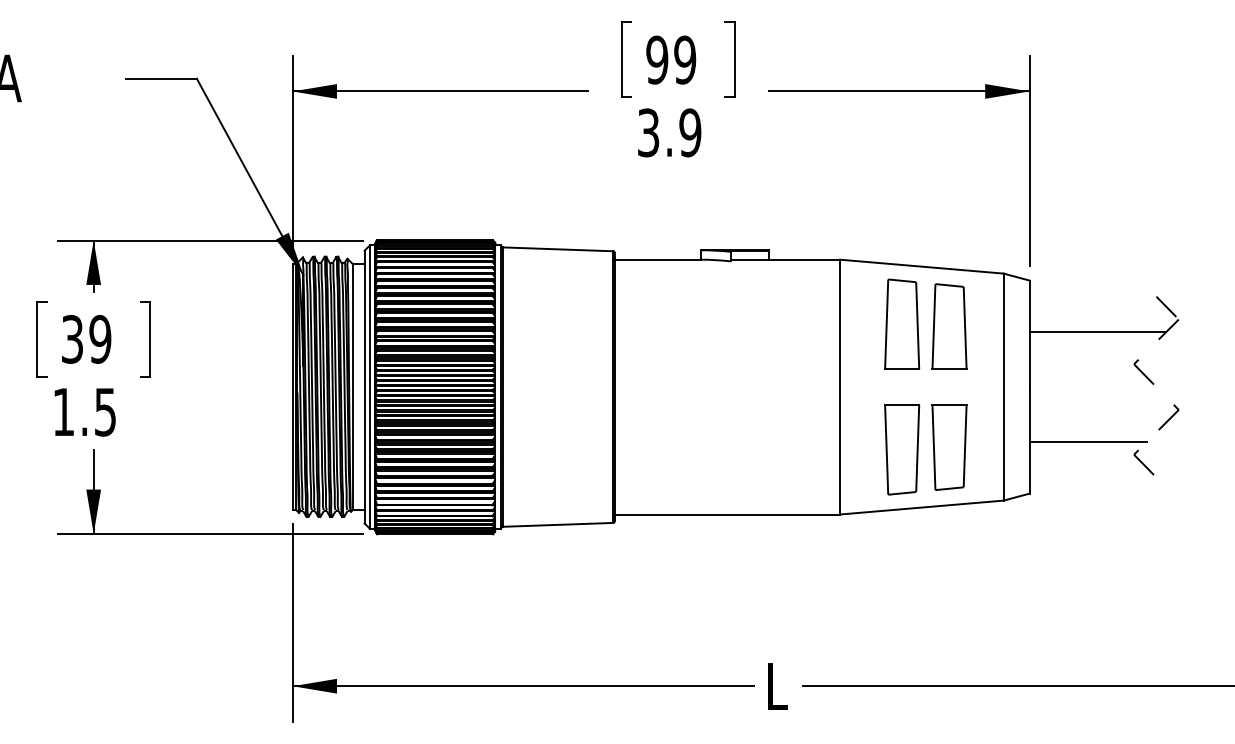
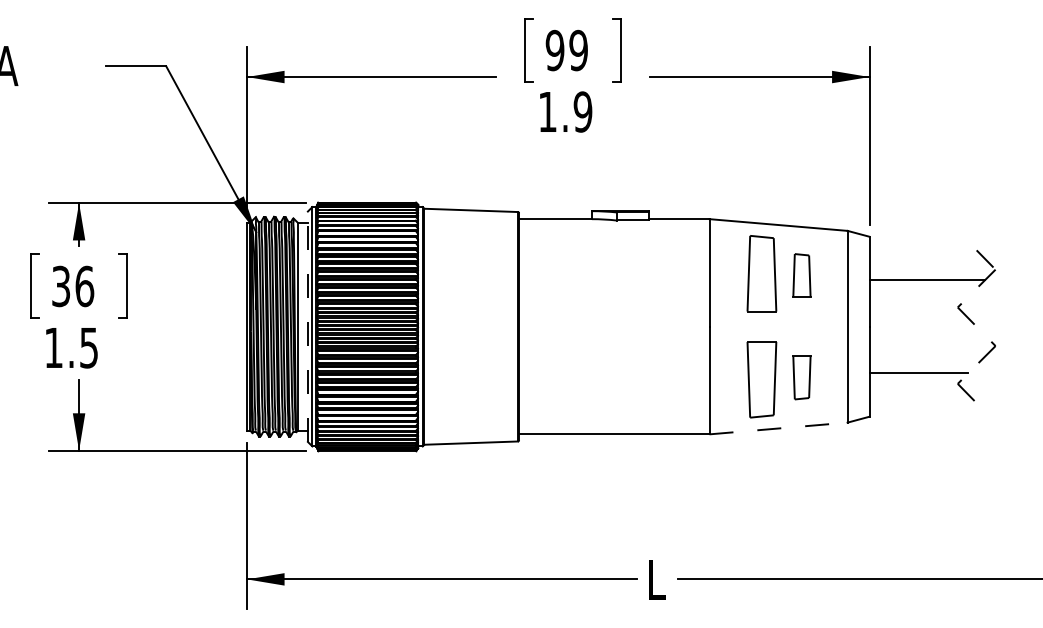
text: (648, 132) -> (547, 111), 3.9 -> 1.9
part: (949, 326) -> (801, 275), size x0.6
text: (100, 339) -> (84, 286), 39 -> 36
line: (364, 386) -> (307, 326), solid -> dashed
part: (949, 447) -> (801, 377), size x0.6
line: (922, 507) -> (779, 428), solid -> dashed

